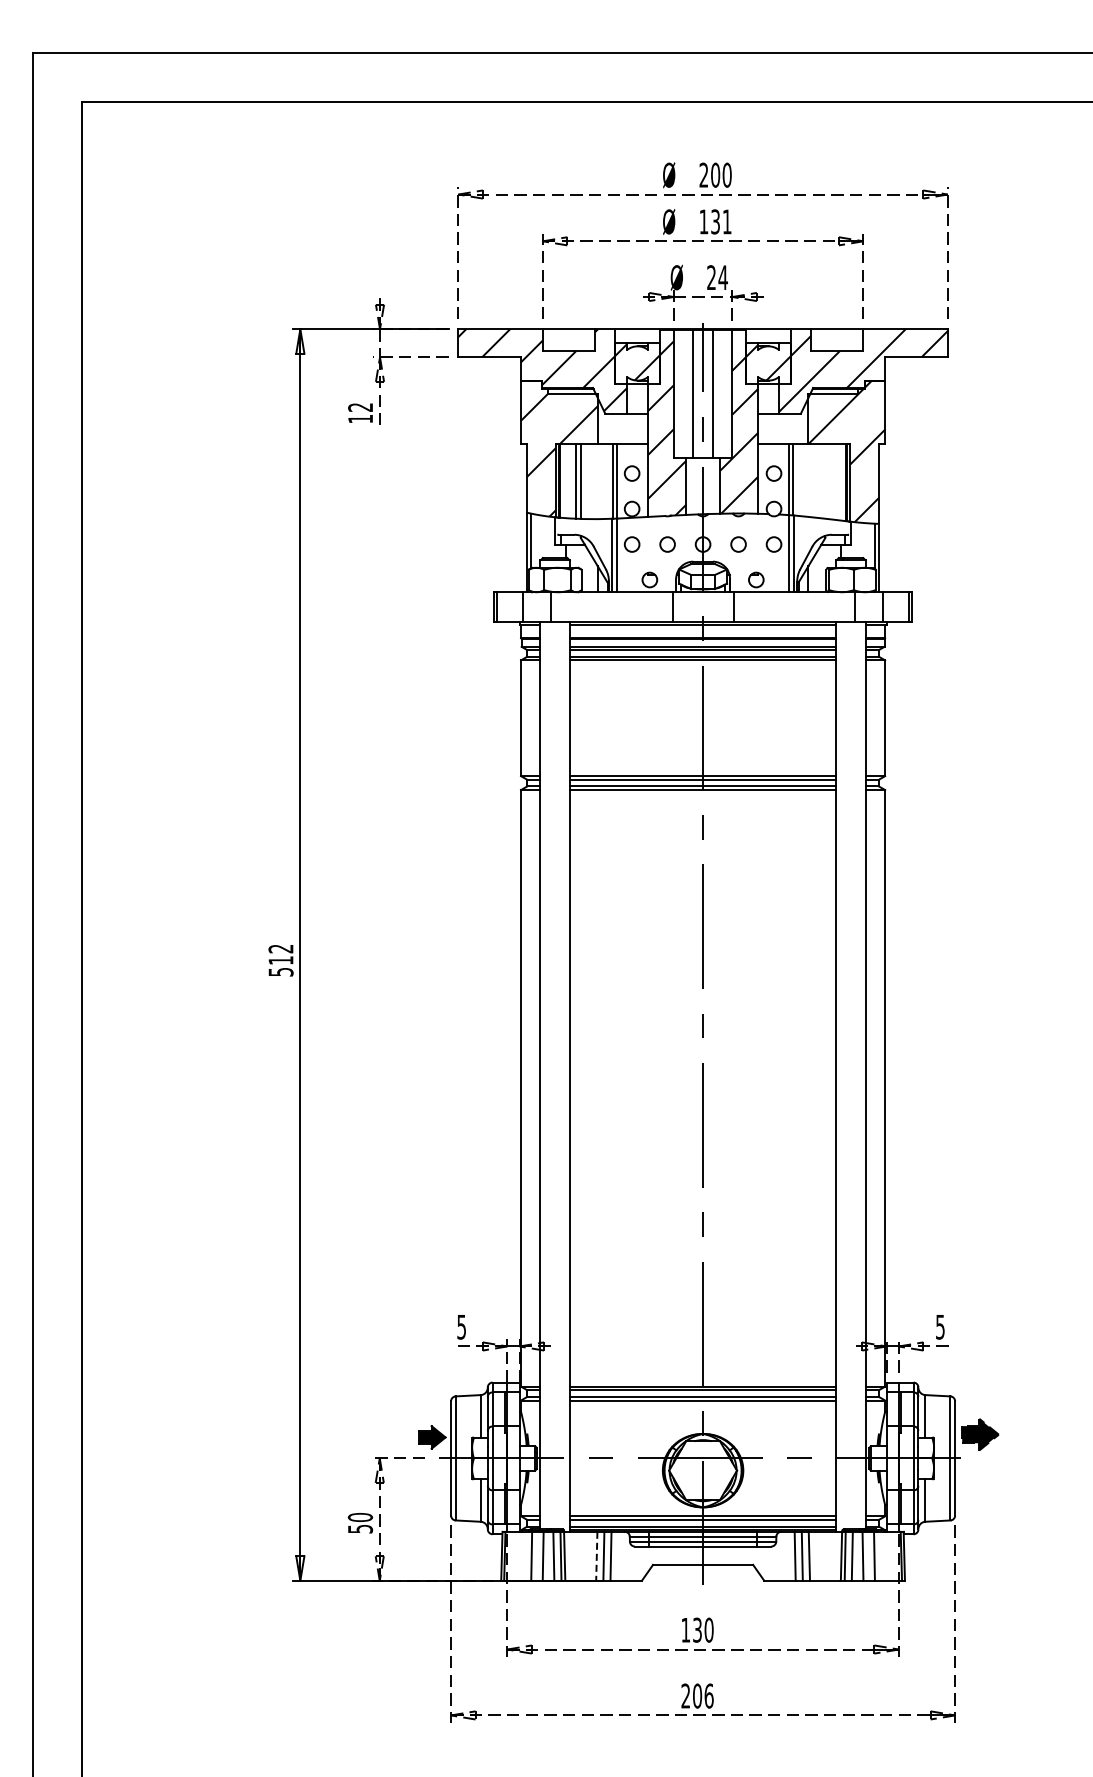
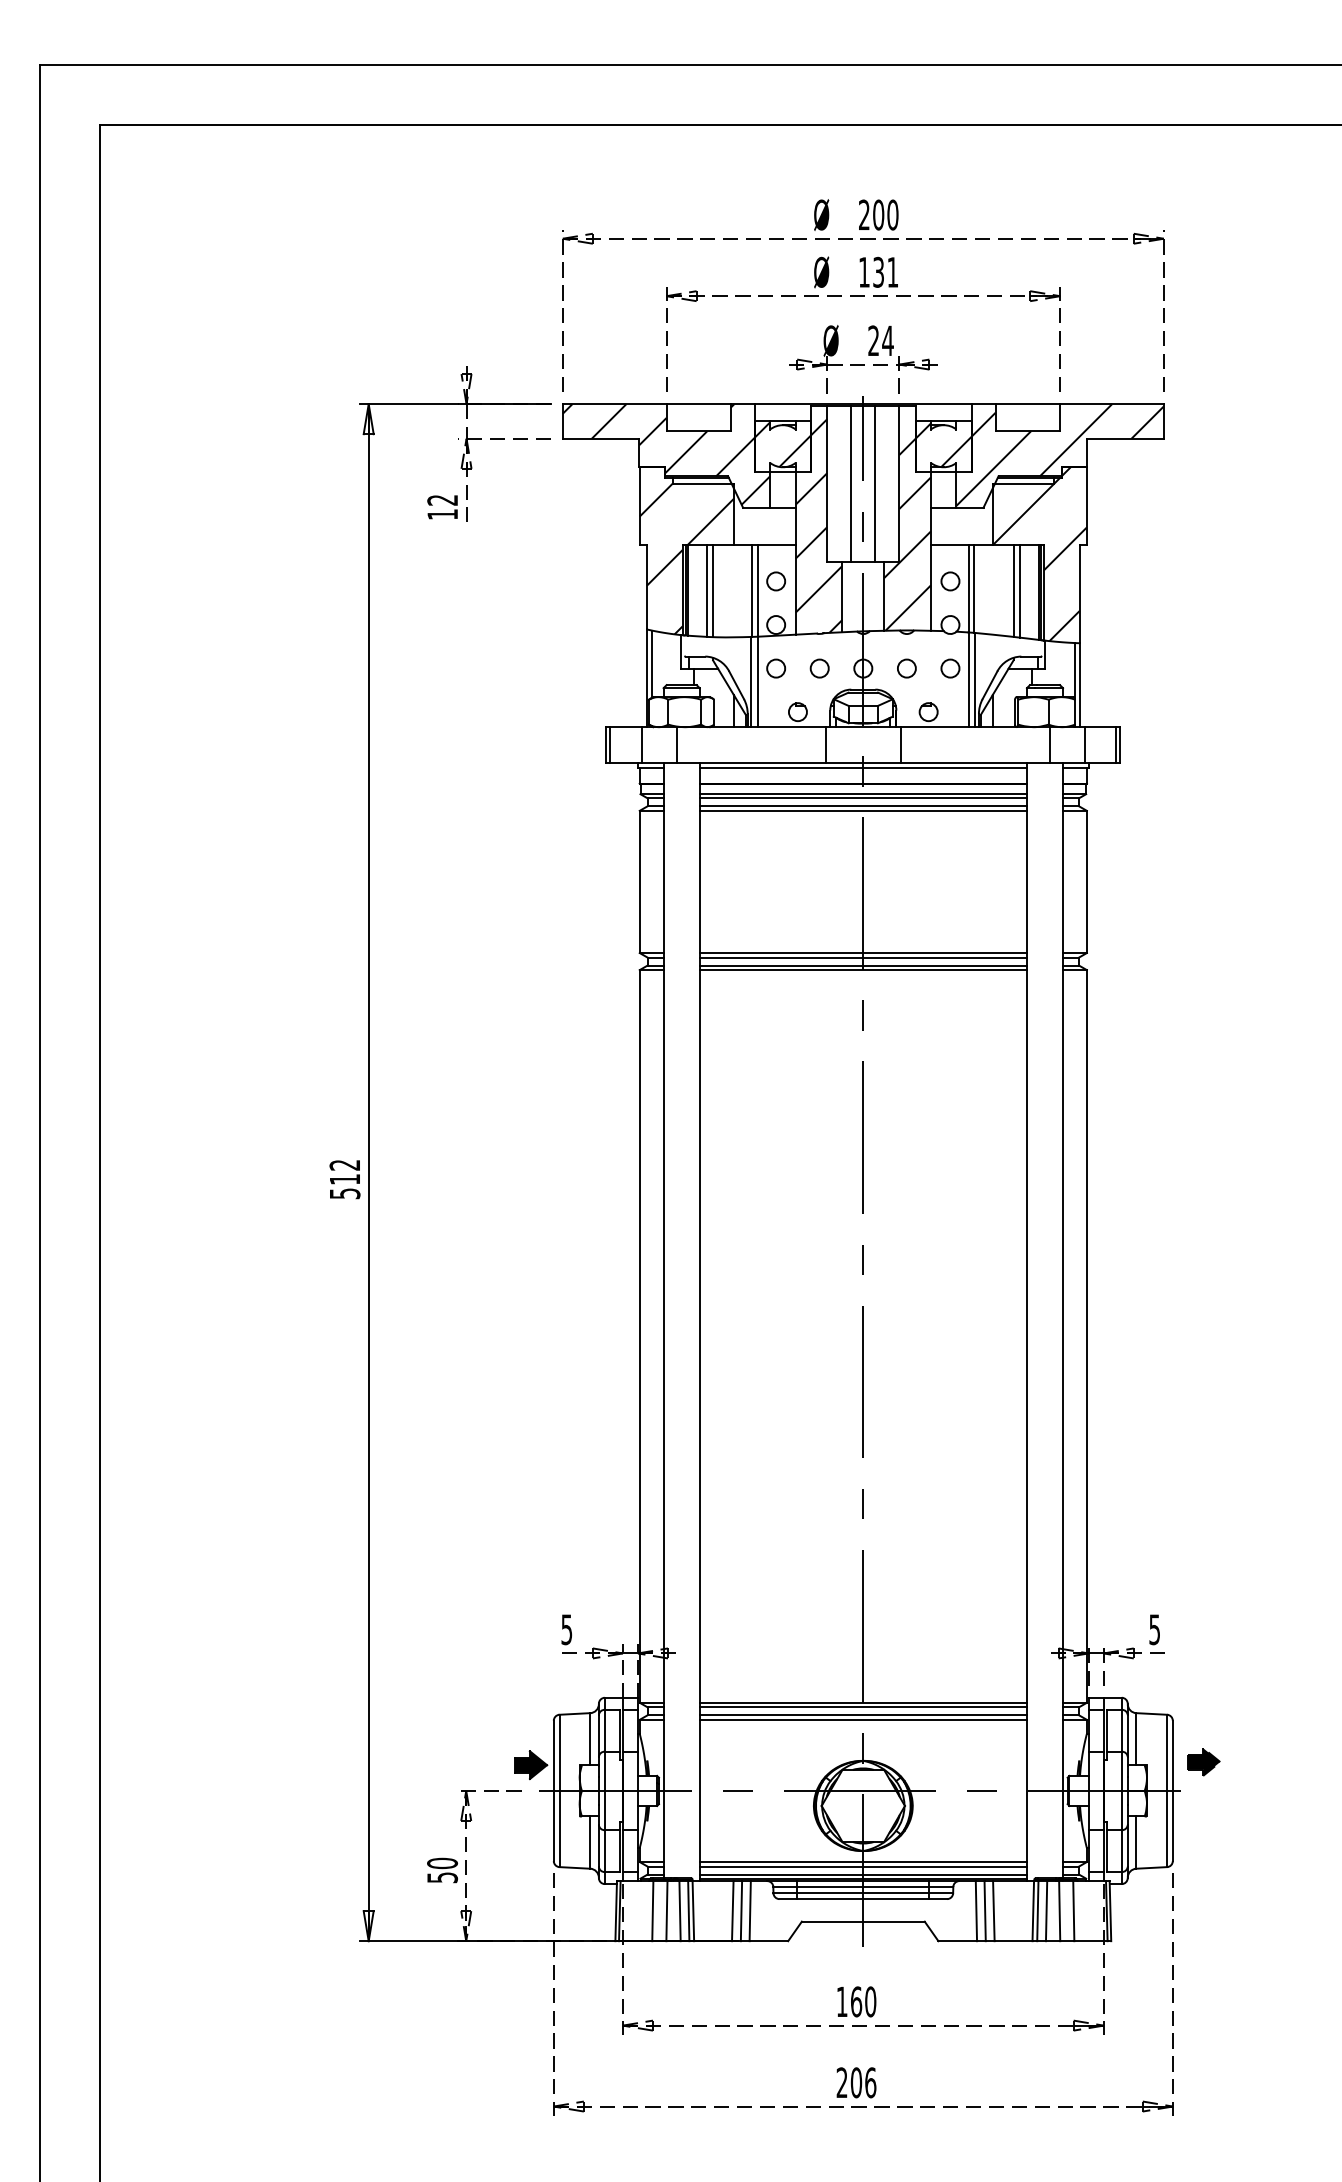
line: (825, 481) -> (1013, 591), added
line: (830, 481) -> (1019, 591), added
part: (980, 1435) -> (1203, 1762), size x0.71
line: (596, 1556) -> (732, 1911), dashed -> solid
text: (697, 1629) -> (856, 2001), 130 -> 160

